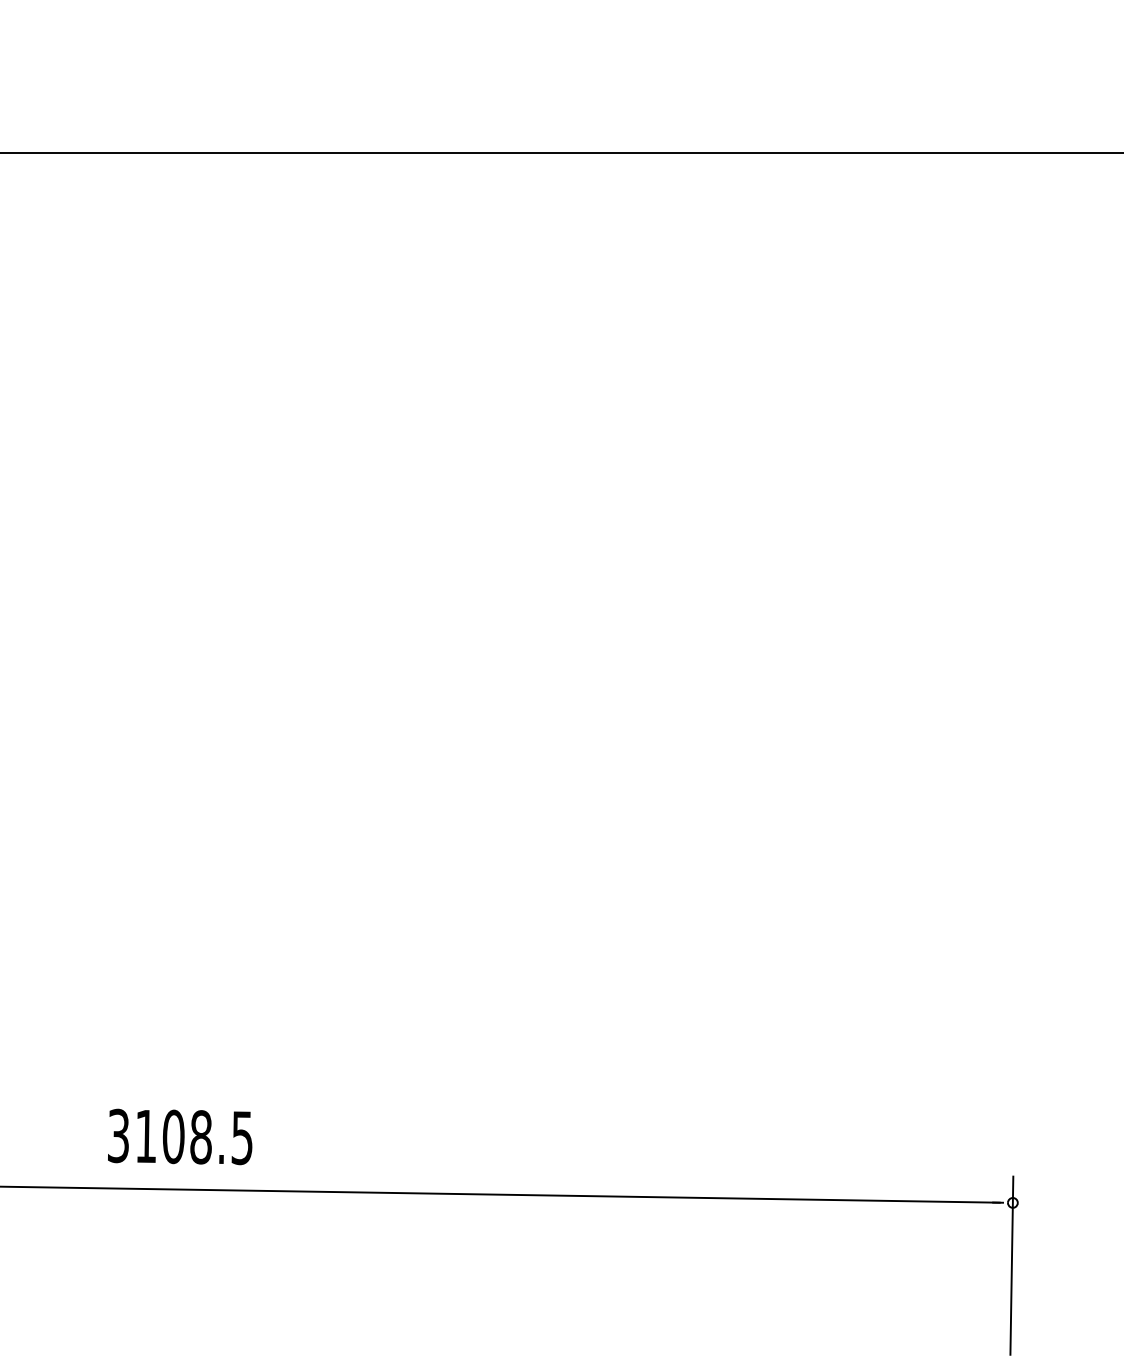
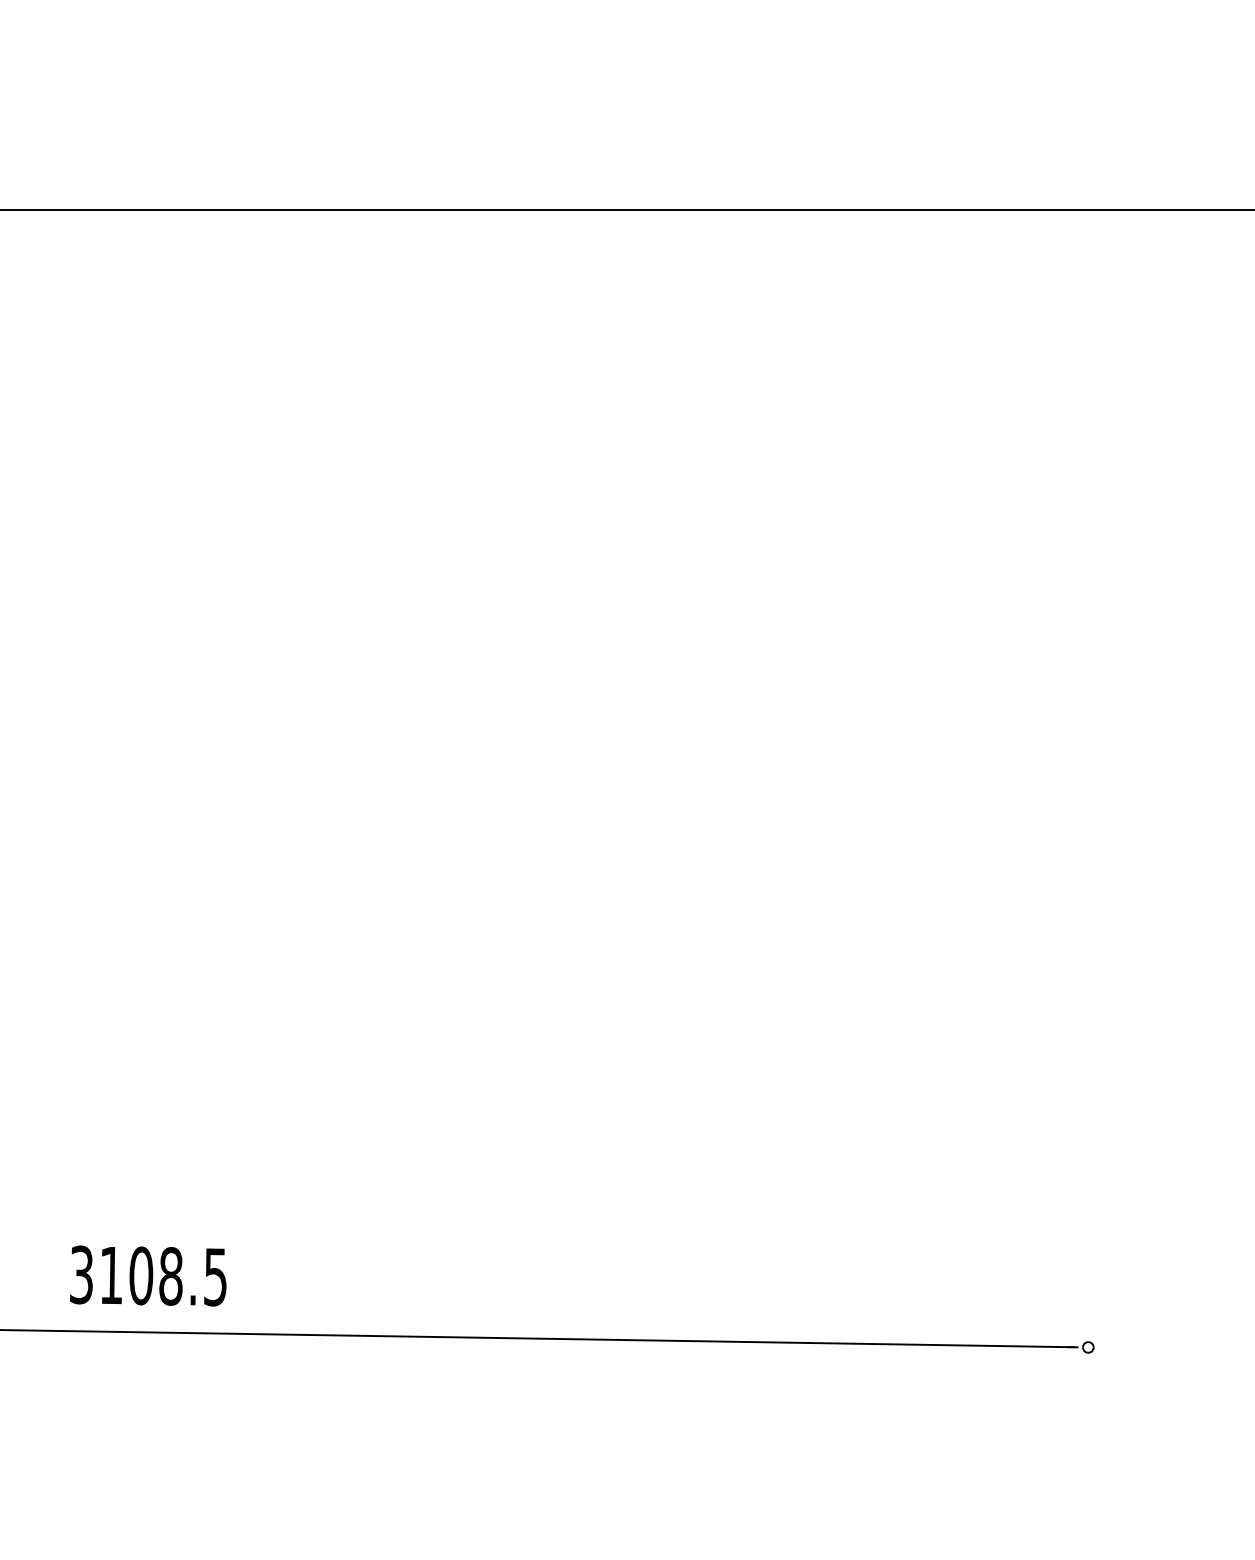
text: (180, 1136) -> (148, 1275), moved
line: (1011, 1265) -> (1086, 1415), removed

